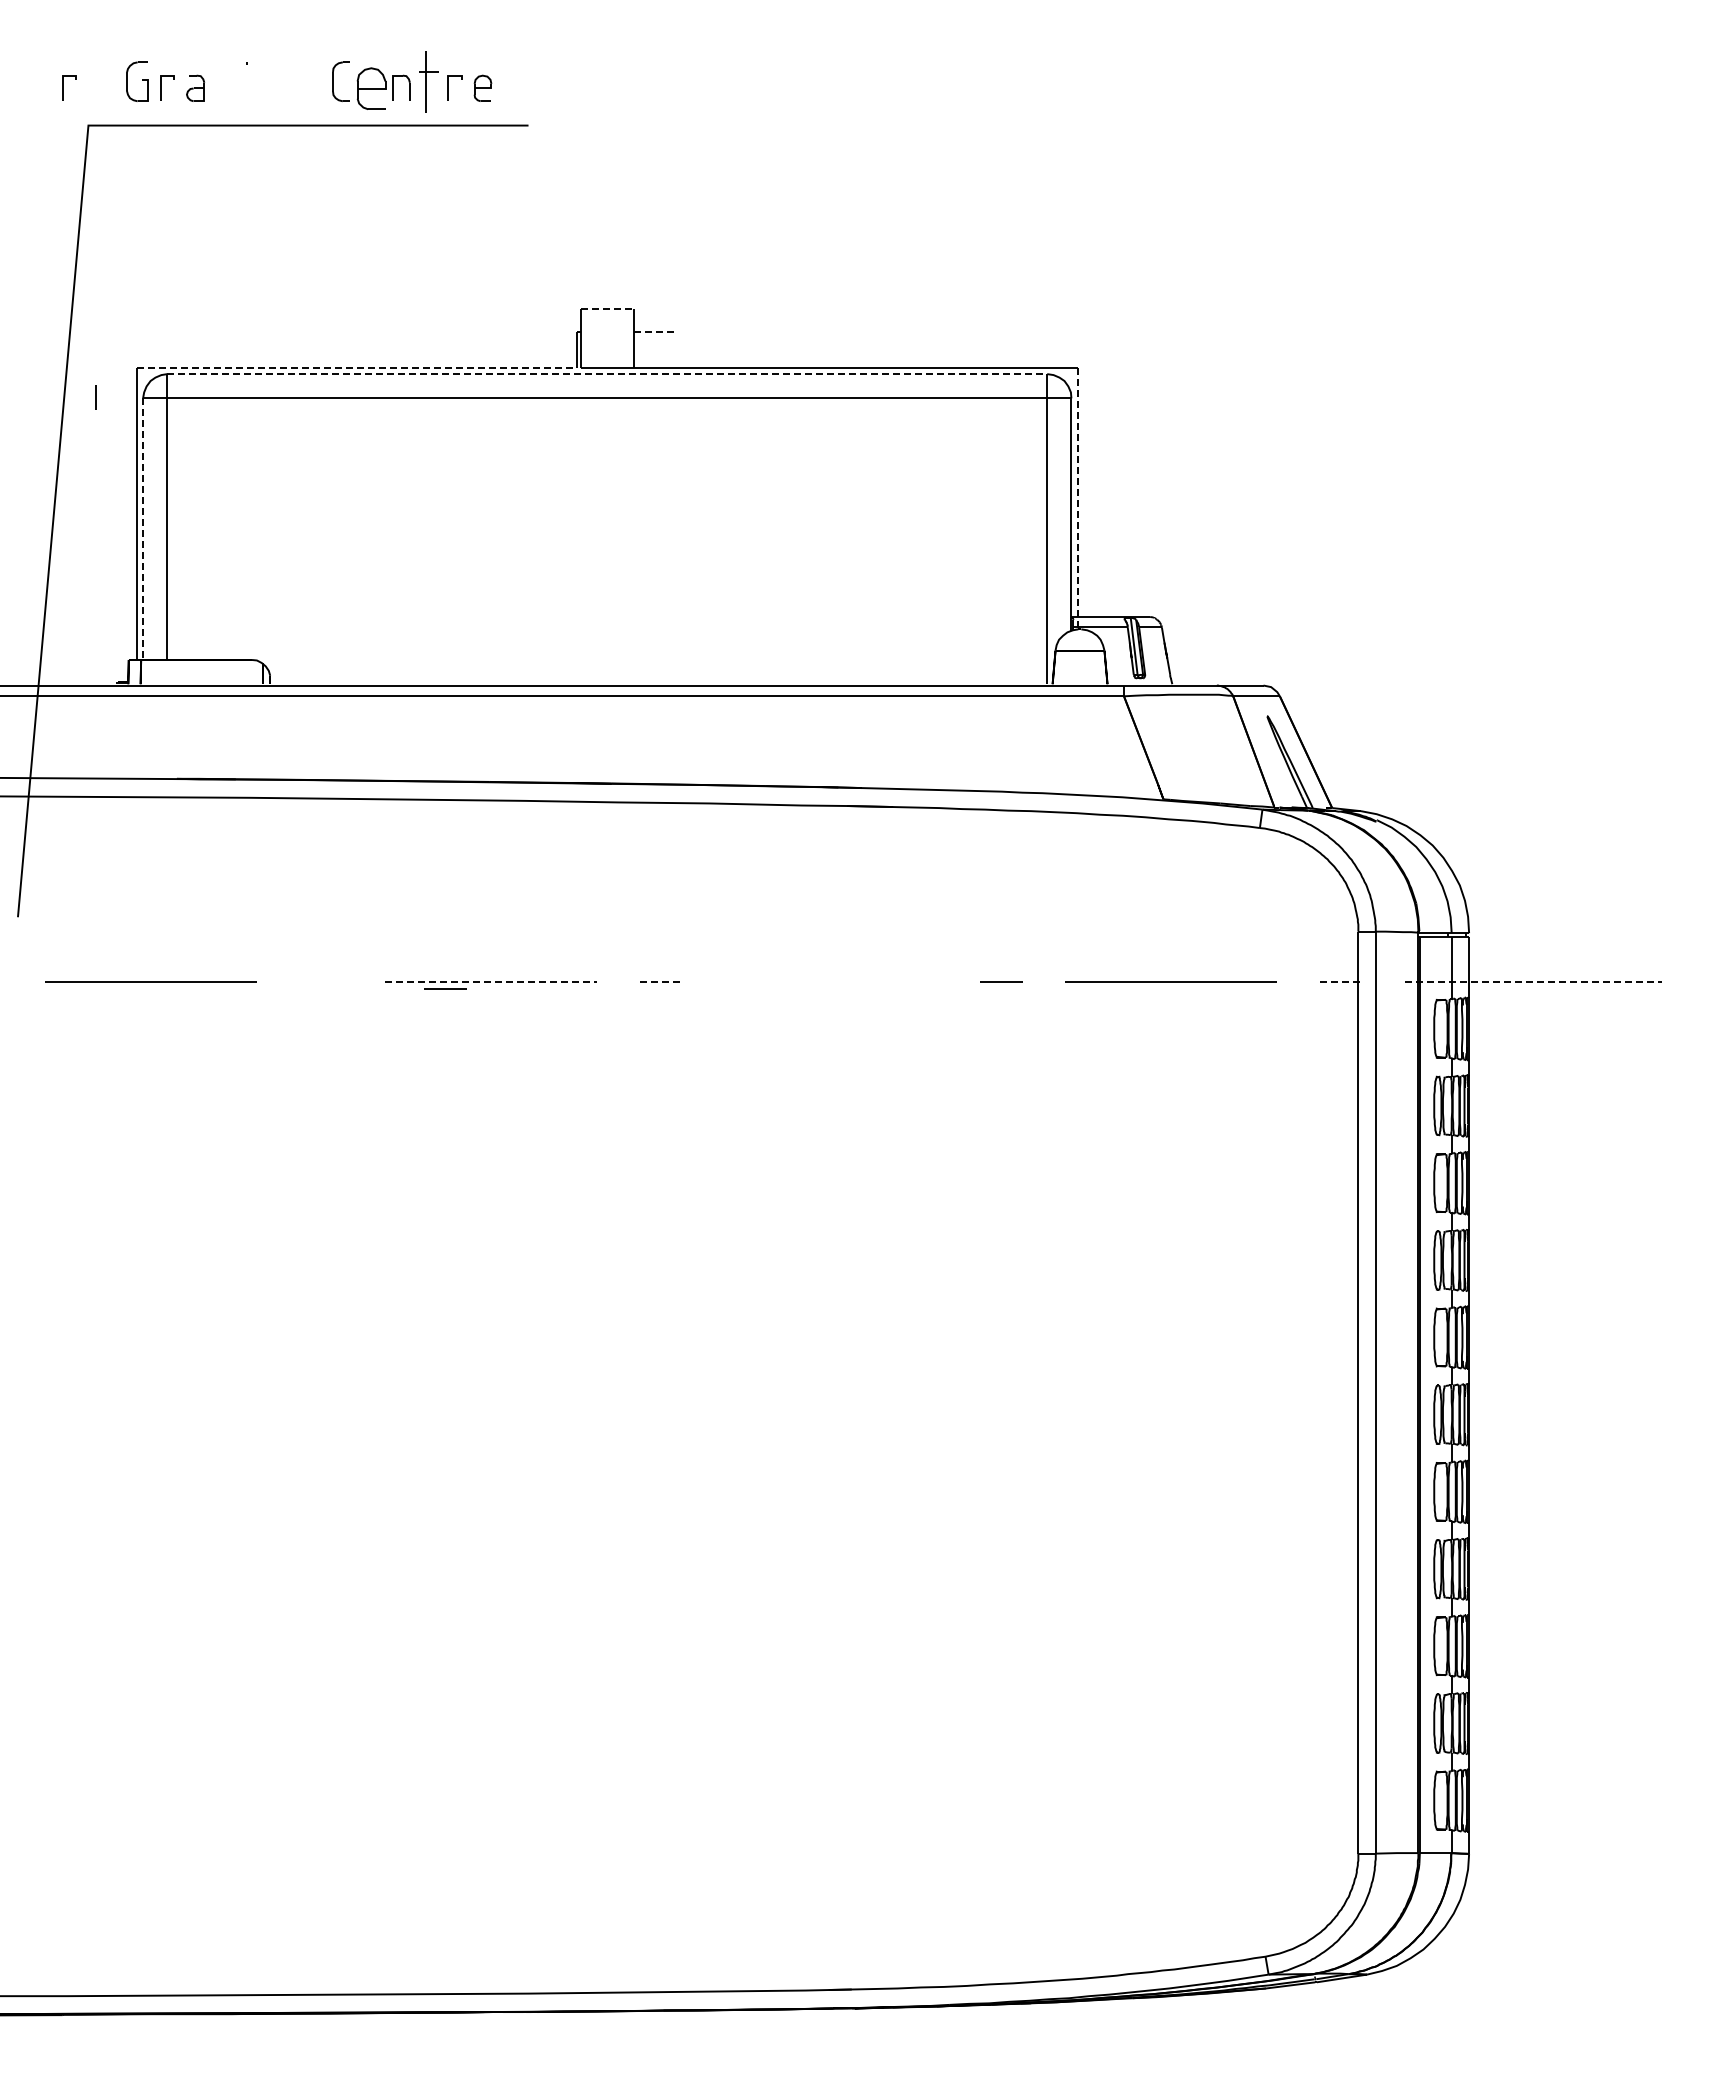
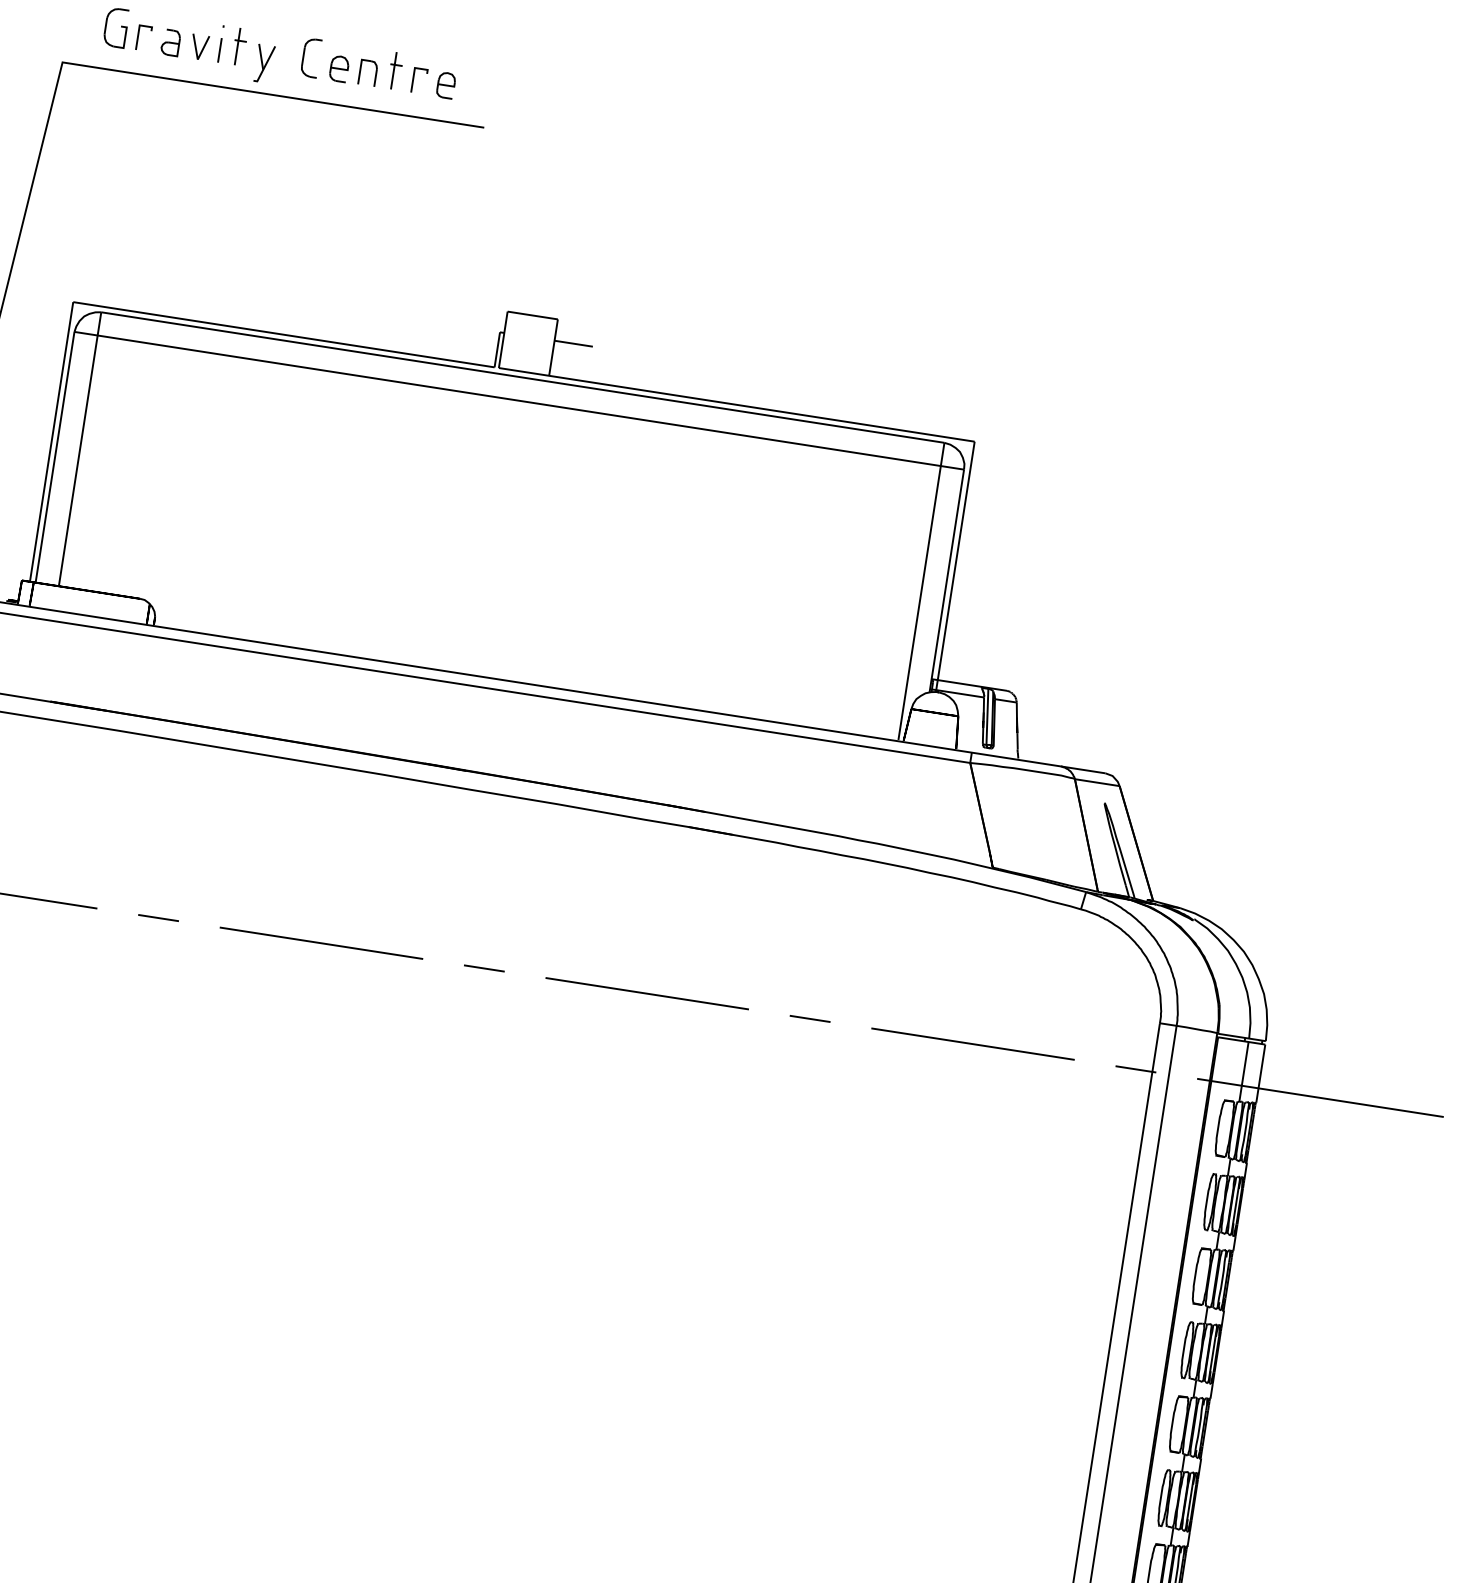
part: (266, 81) -> (239, 46), added
part: (429, 81) -> (395, 70), size x0.62
line: (63, 87) -> (44, 22), removed
part: (371, 87) -> (339, 67), size x0.62
line: (223, 90) -> (197, 48), added
part: (294, 95) -> (264, 64), added
line: (608, 309) -> (533, 315), dashed -> solid
line: (653, 331) -> (573, 343), dashed -> solid
line: (357, 368) -> (284, 335), dashed -> solid
line: (607, 374) -> (523, 377), dashed -> solid
line: (95, 397) -> (219, 50), moved
line: (1077, 498) -> (955, 566), dashed -> solid
line: (143, 529) -> (55, 457), dashed -> solid
line: (830, 981) -> (646, 992), added
line: (491, 982) -> (321, 943), dashed -> solid
line: (661, 982) -> (484, 968), dashed -> solid
line: (1341, 982) -> (1136, 1069), dashed -> solid
line: (1533, 982) -> (1320, 1097), dashed -> solid
line: (445, 988) -> (158, 917), moved

